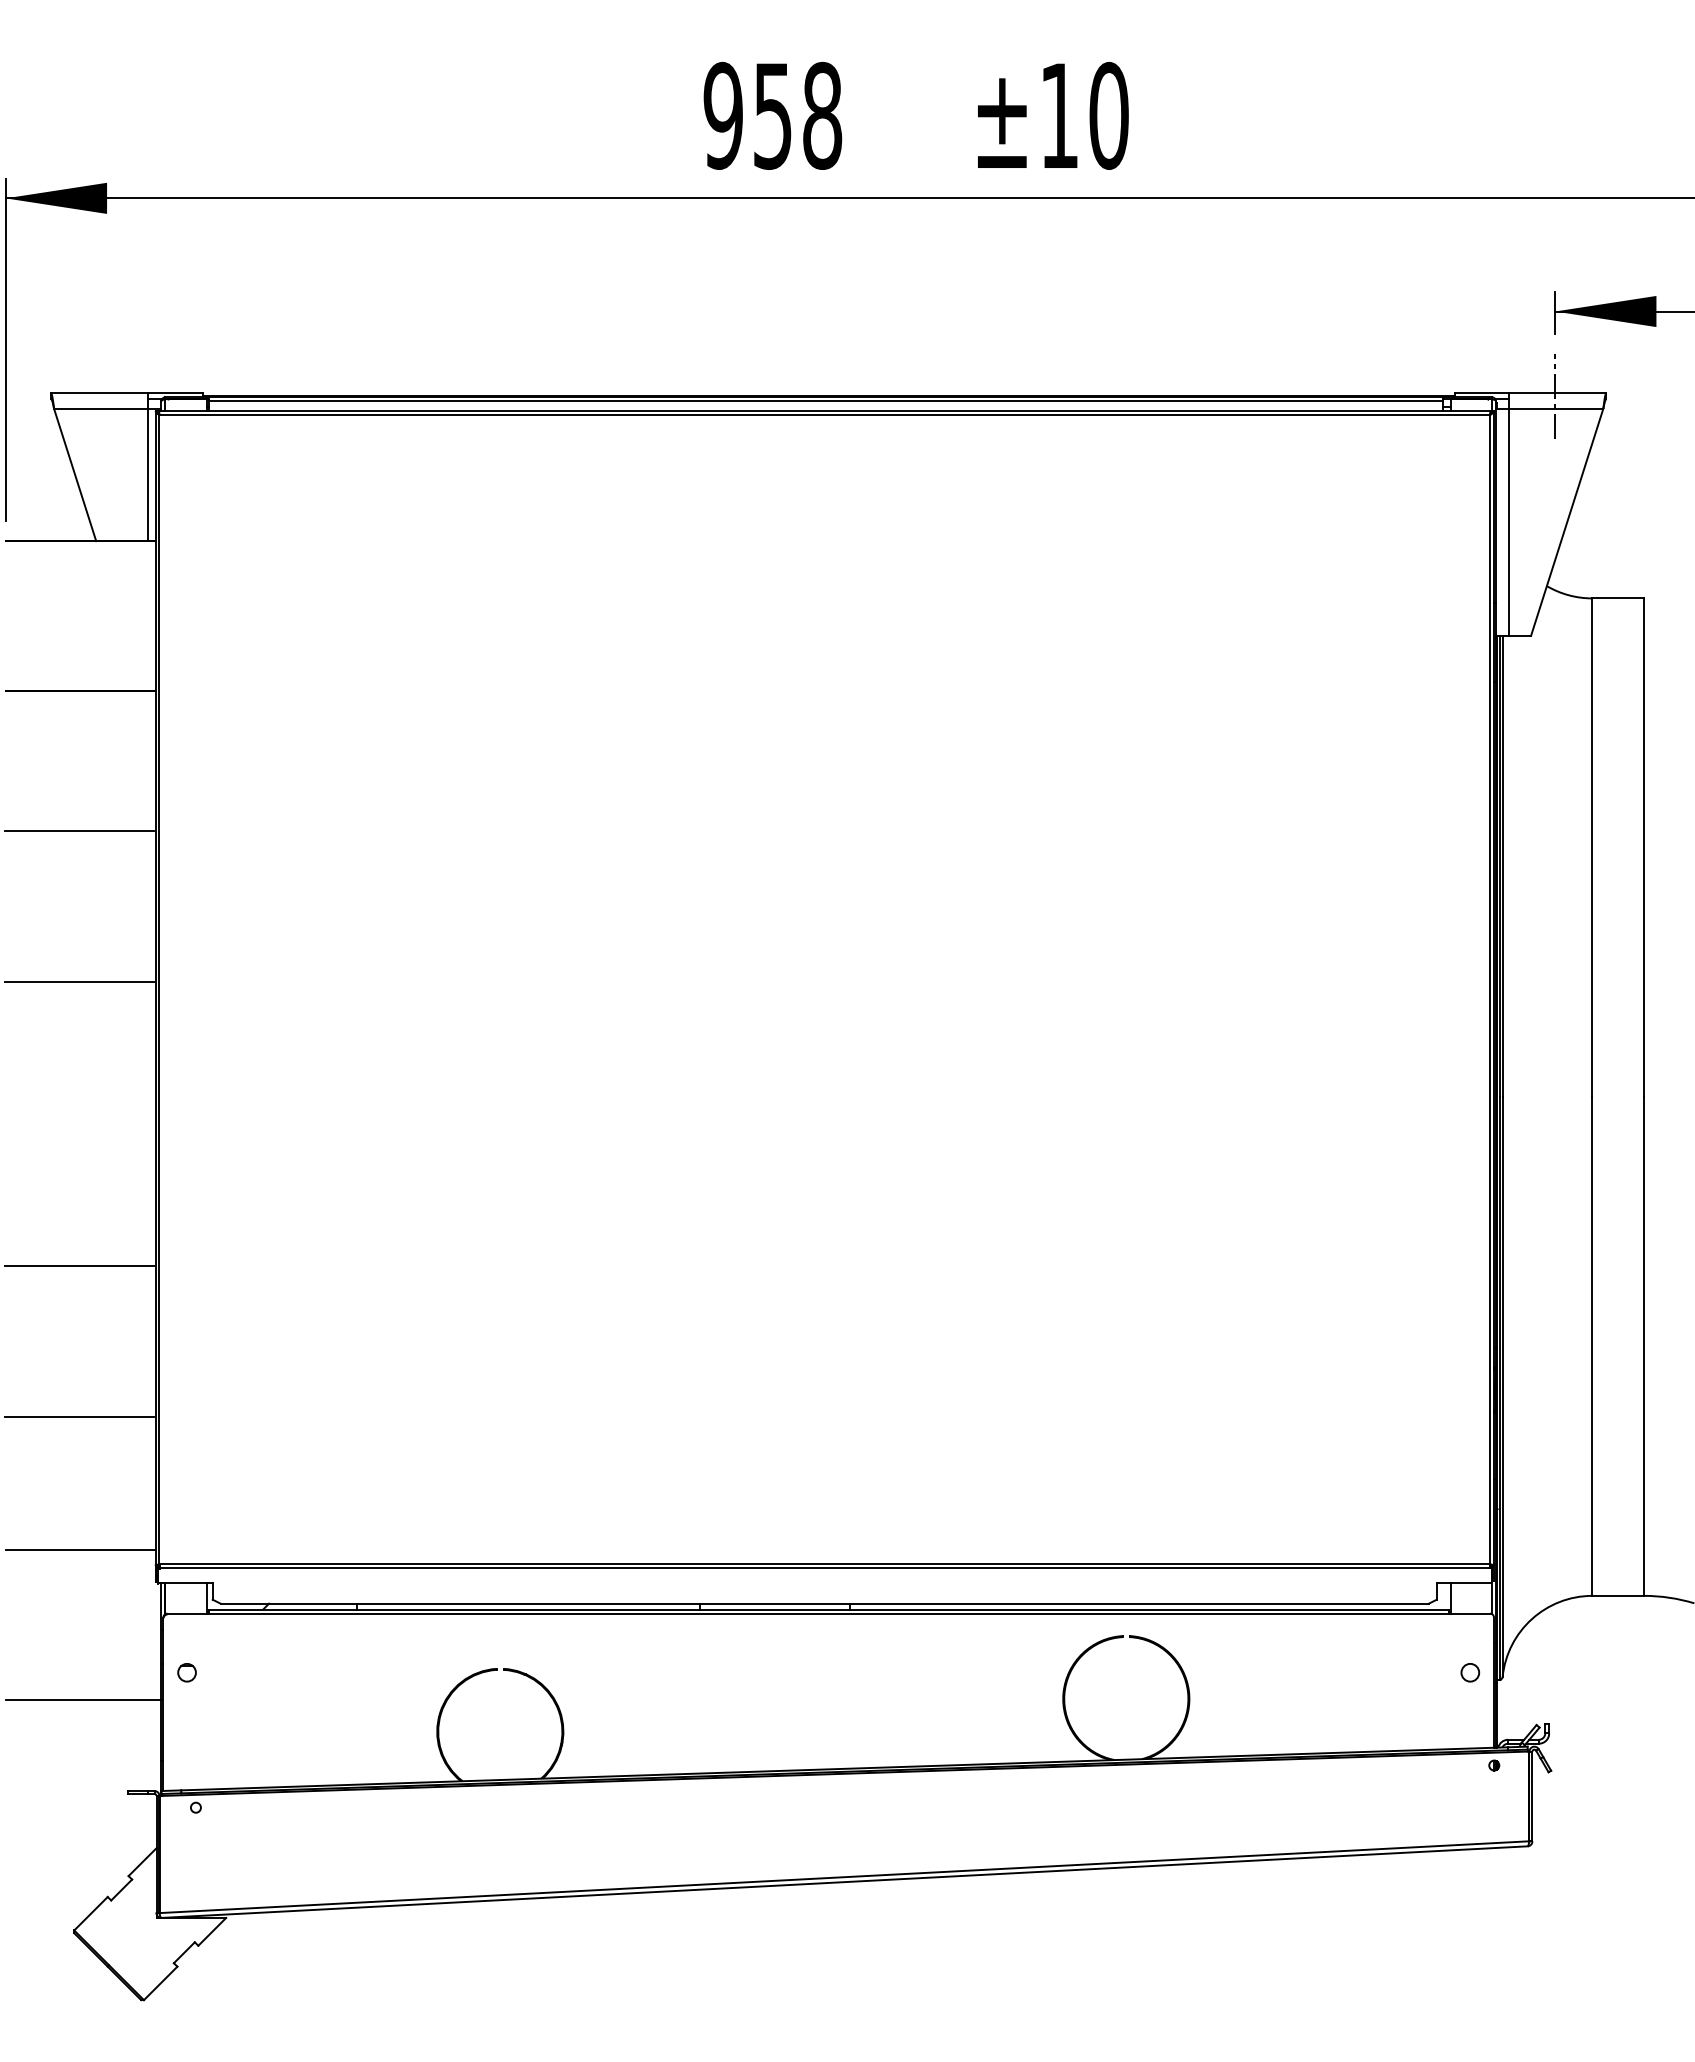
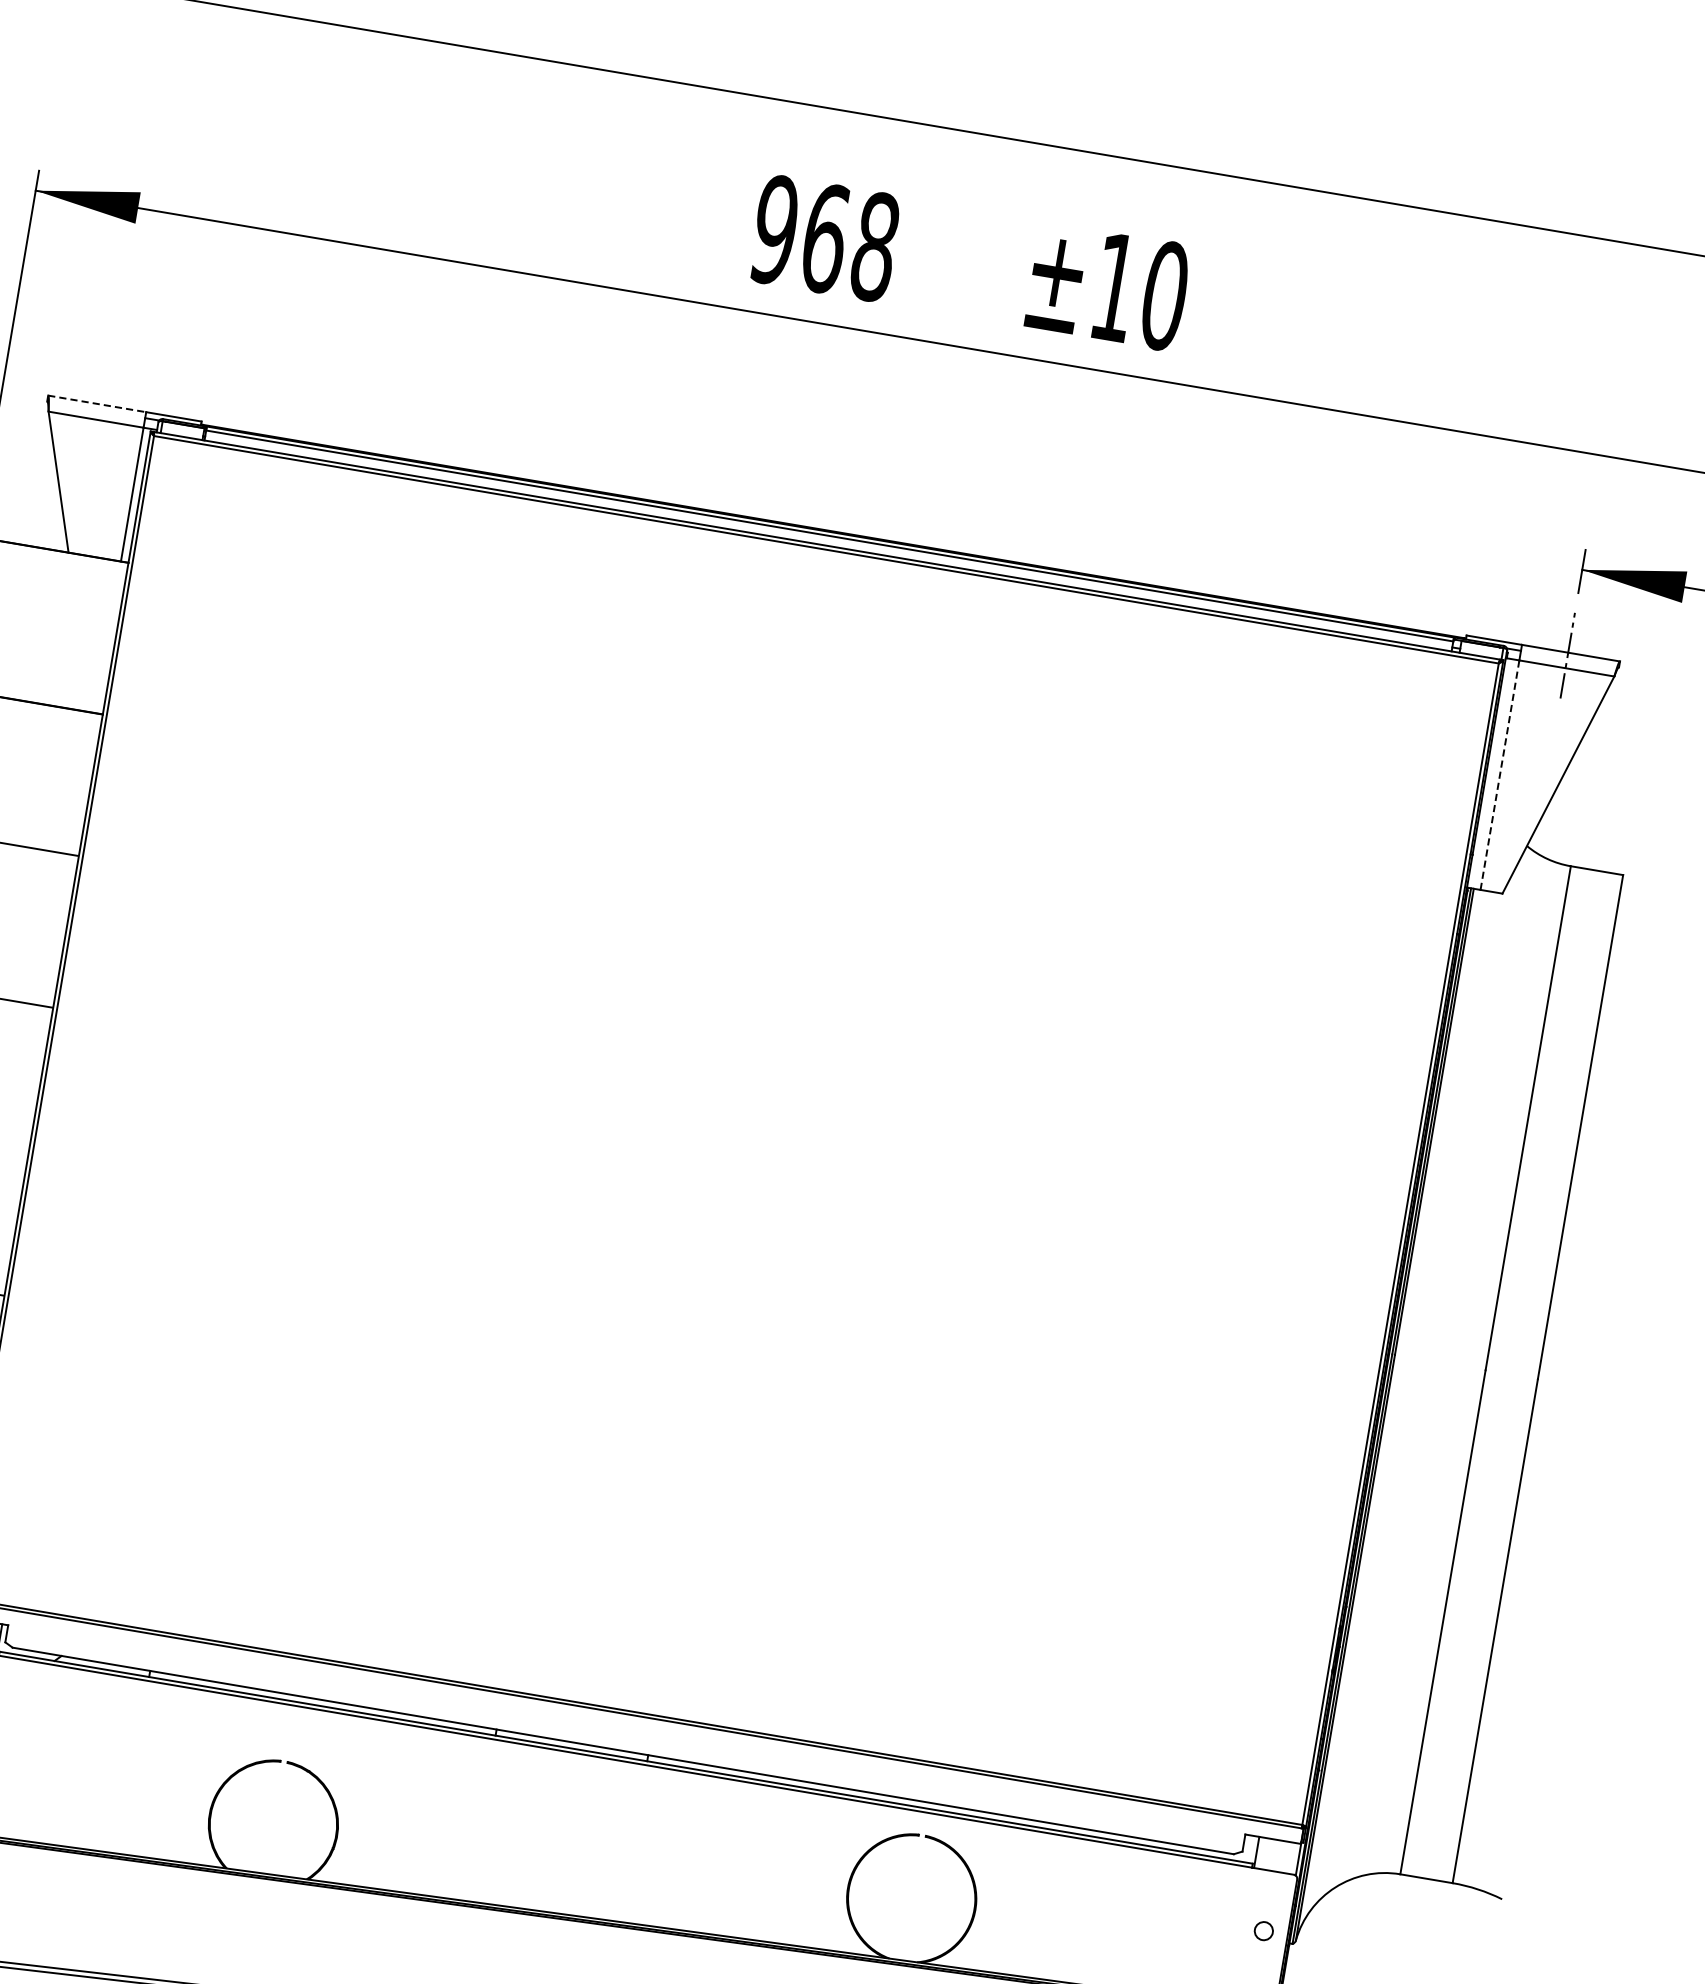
text: (772, 115) -> (824, 238), 958 -> 968
line: (100, 393) -> (98, 404), solid -> dashed
line: (1509, 522) -> (1500, 775), solid -> dashed

